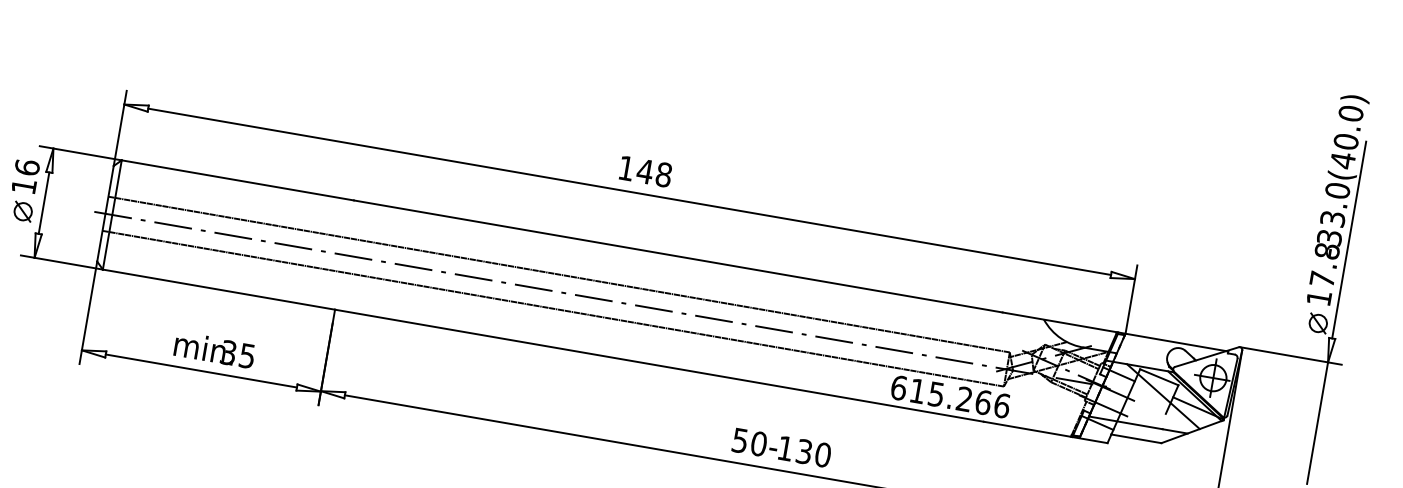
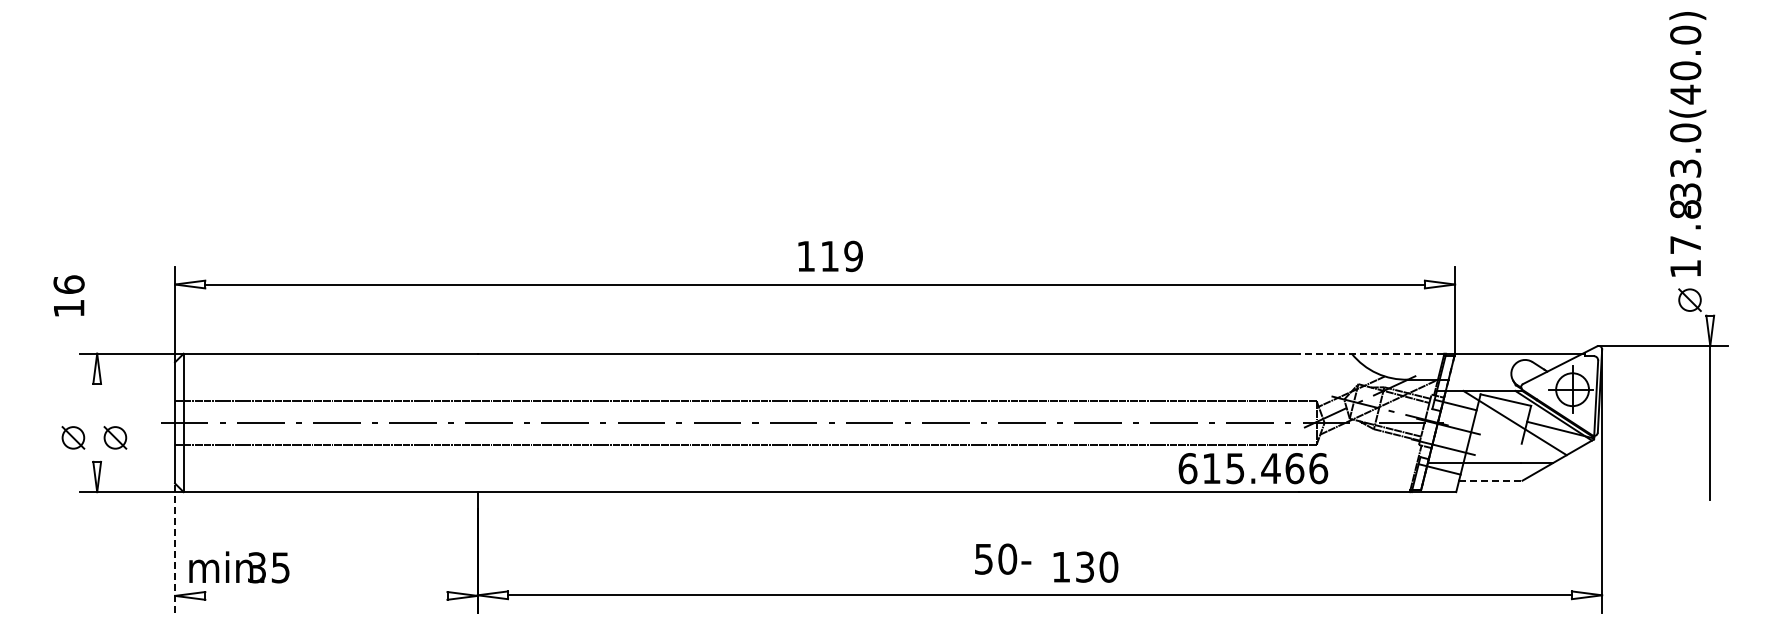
text: (654, 173) -> (841, 256), 148 -> 119
text: (25, 176) -> (68, 295), moved
line: (44, 202) -> (97, 422), removed
part: (56, 217) -> (115, 437), added
line: (1349, 239) -> (1710, 190), removed
line: (88, 312) -> (175, 548), solid -> dashed
line: (1059, 322) -> (1371, 353), solid -> dashed
text: (214, 350) -> (239, 567), moved
line: (201, 370) -> (326, 595), removed
text: (964, 399) -> (1270, 468), 615.266 -> 615.466
line: (1136, 438) -> (1490, 480), solid -> dashed
text: (755, 442) -> (1003, 558), moved

